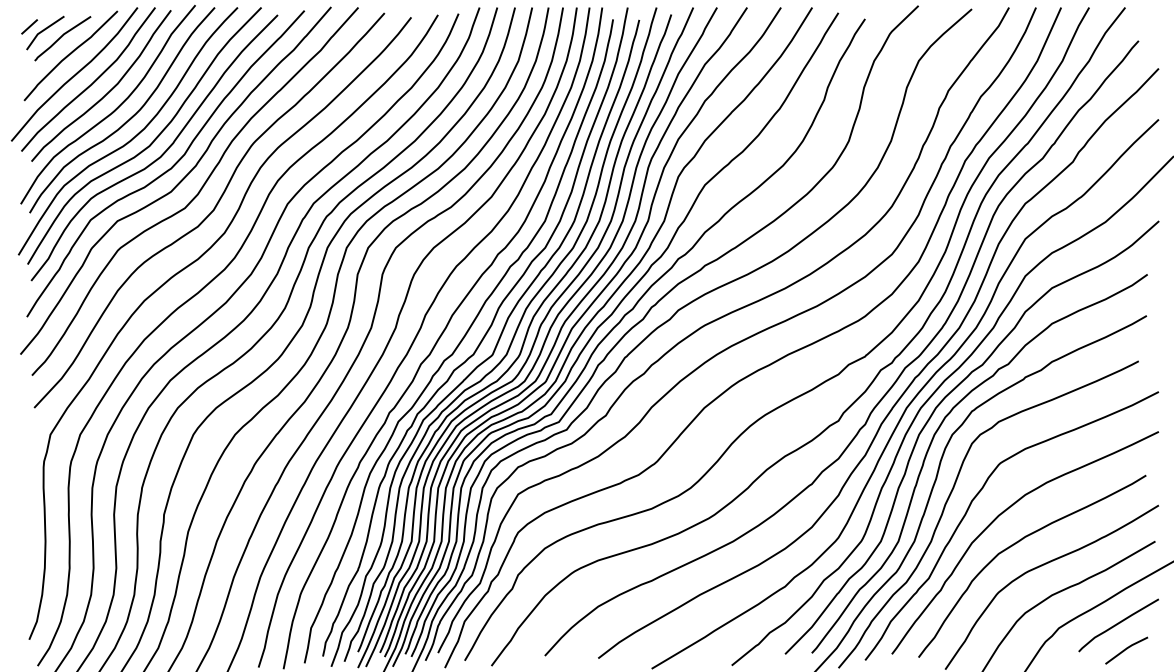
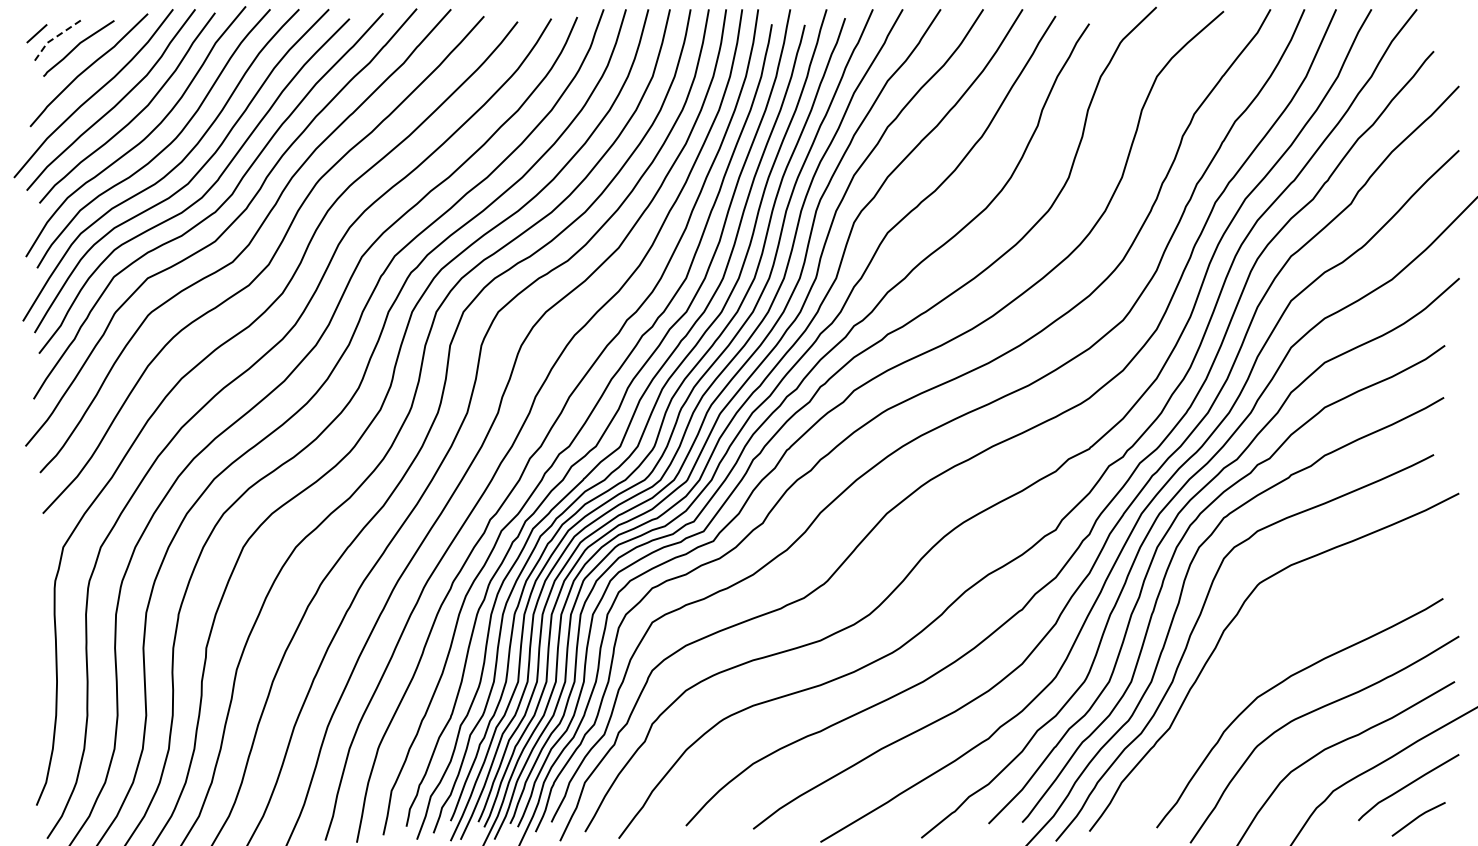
line: (42, 31) -> (53, 39), solid -> dashed
curve: (1000, 515) -> (1259, 649), removed

